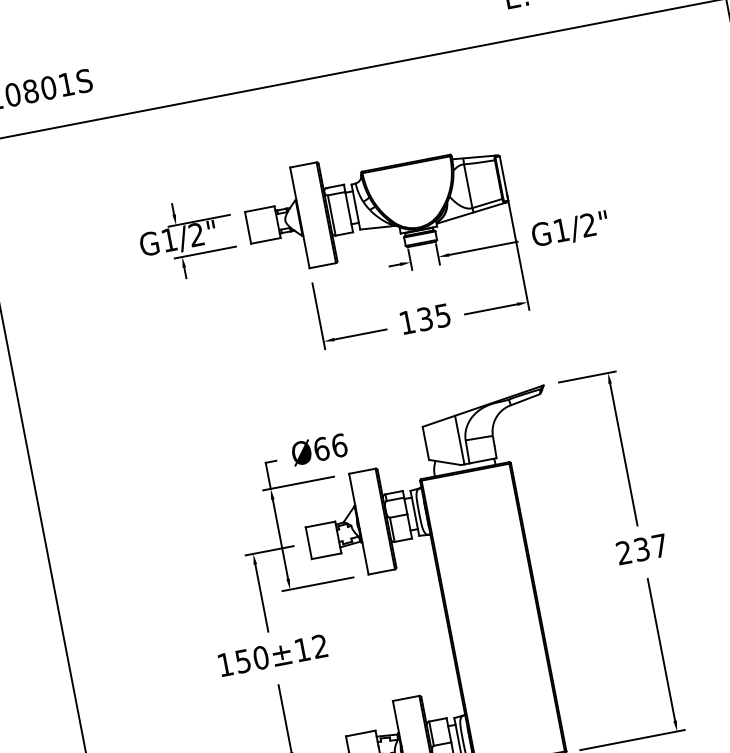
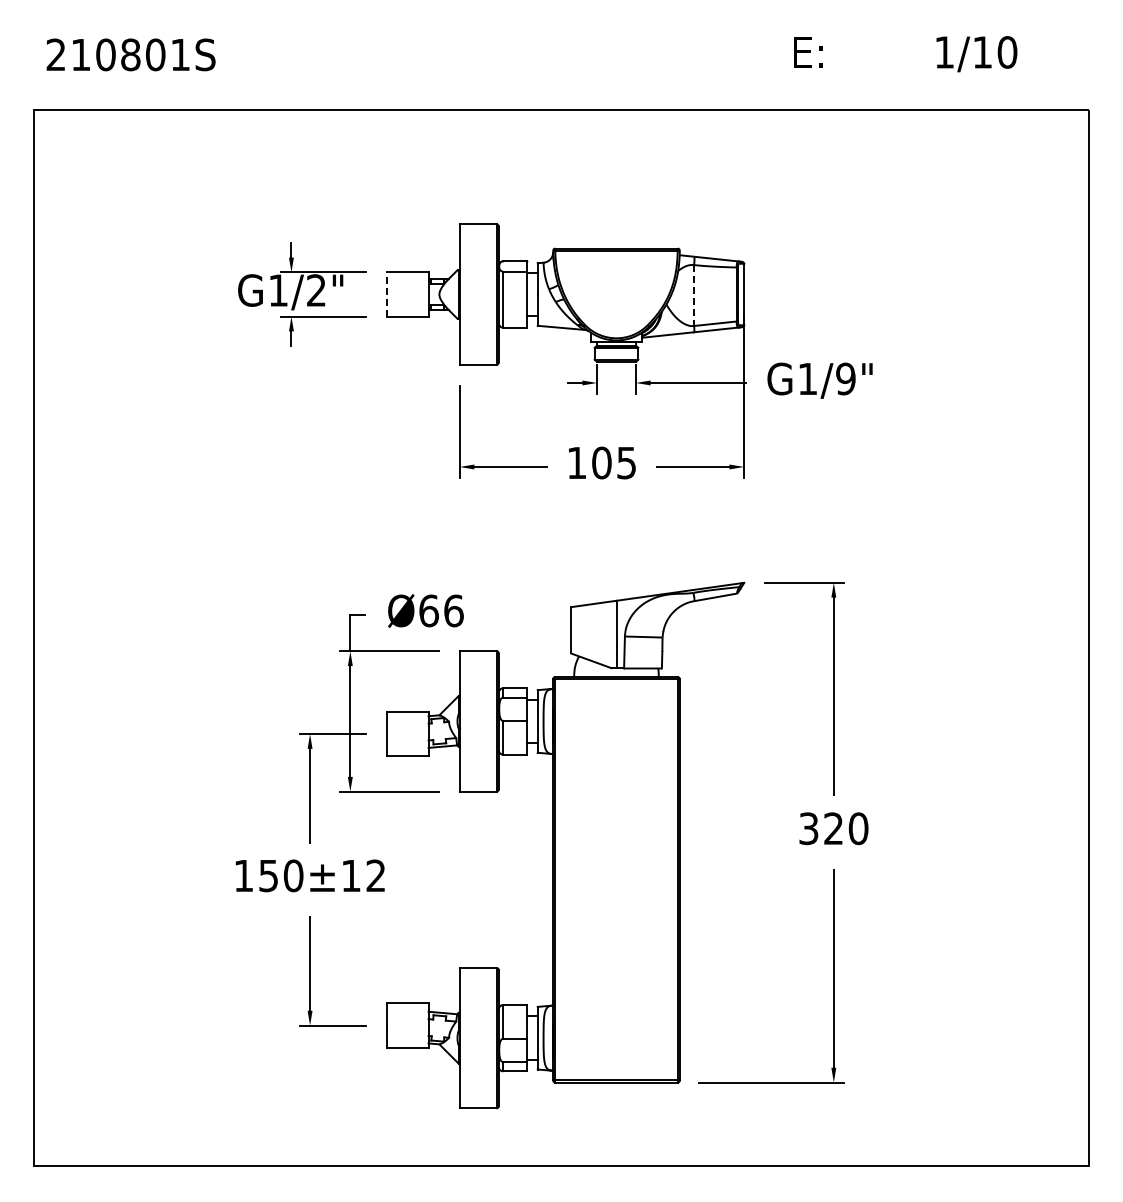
line: (468, 186) -> (694, 296), solid -> dashed
text: (588, 224) -> (845, 378), G1/2" -> G1/9"
line: (248, 227) -> (387, 294), solid -> dashed
text: (424, 318) -> (601, 462), 135 -> 105
text: (641, 549) -> (833, 828), 237 -> 320

